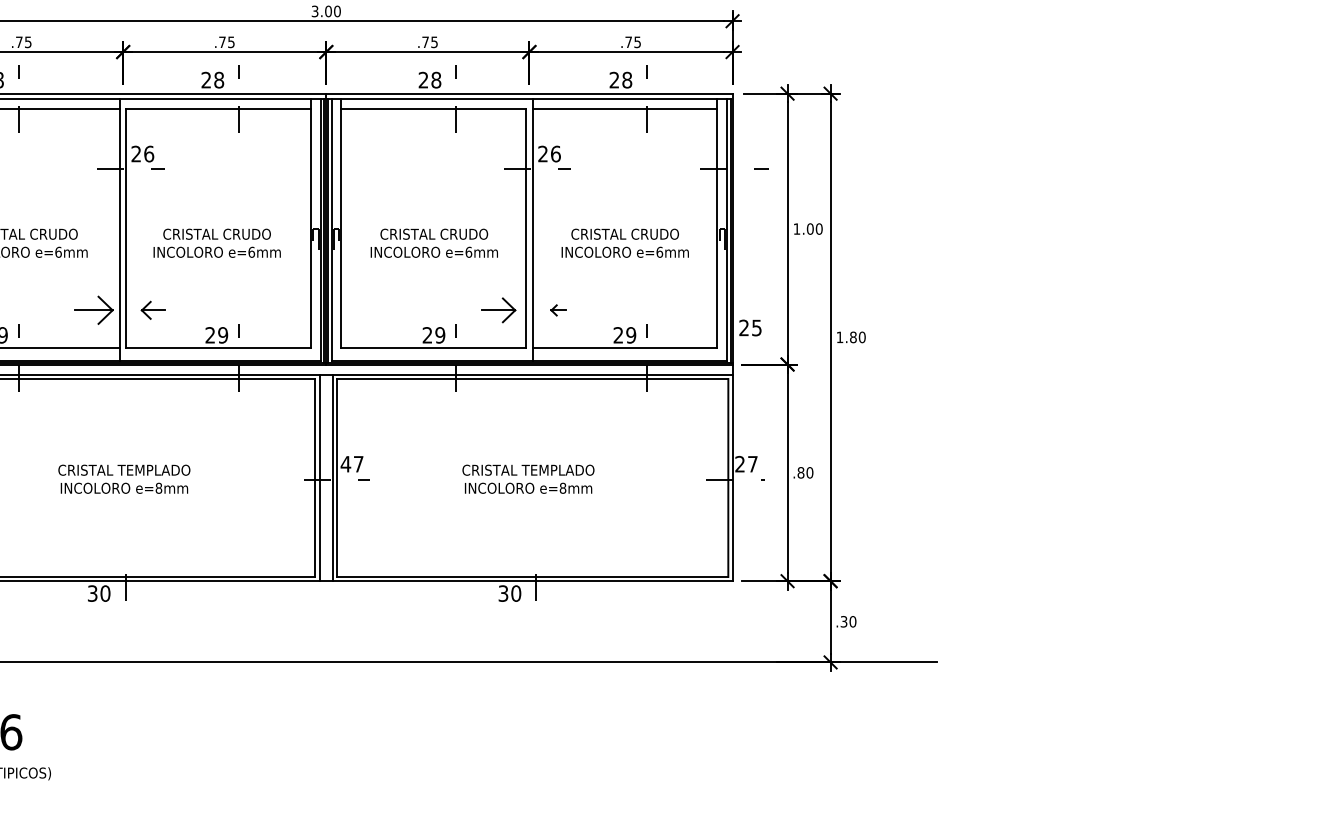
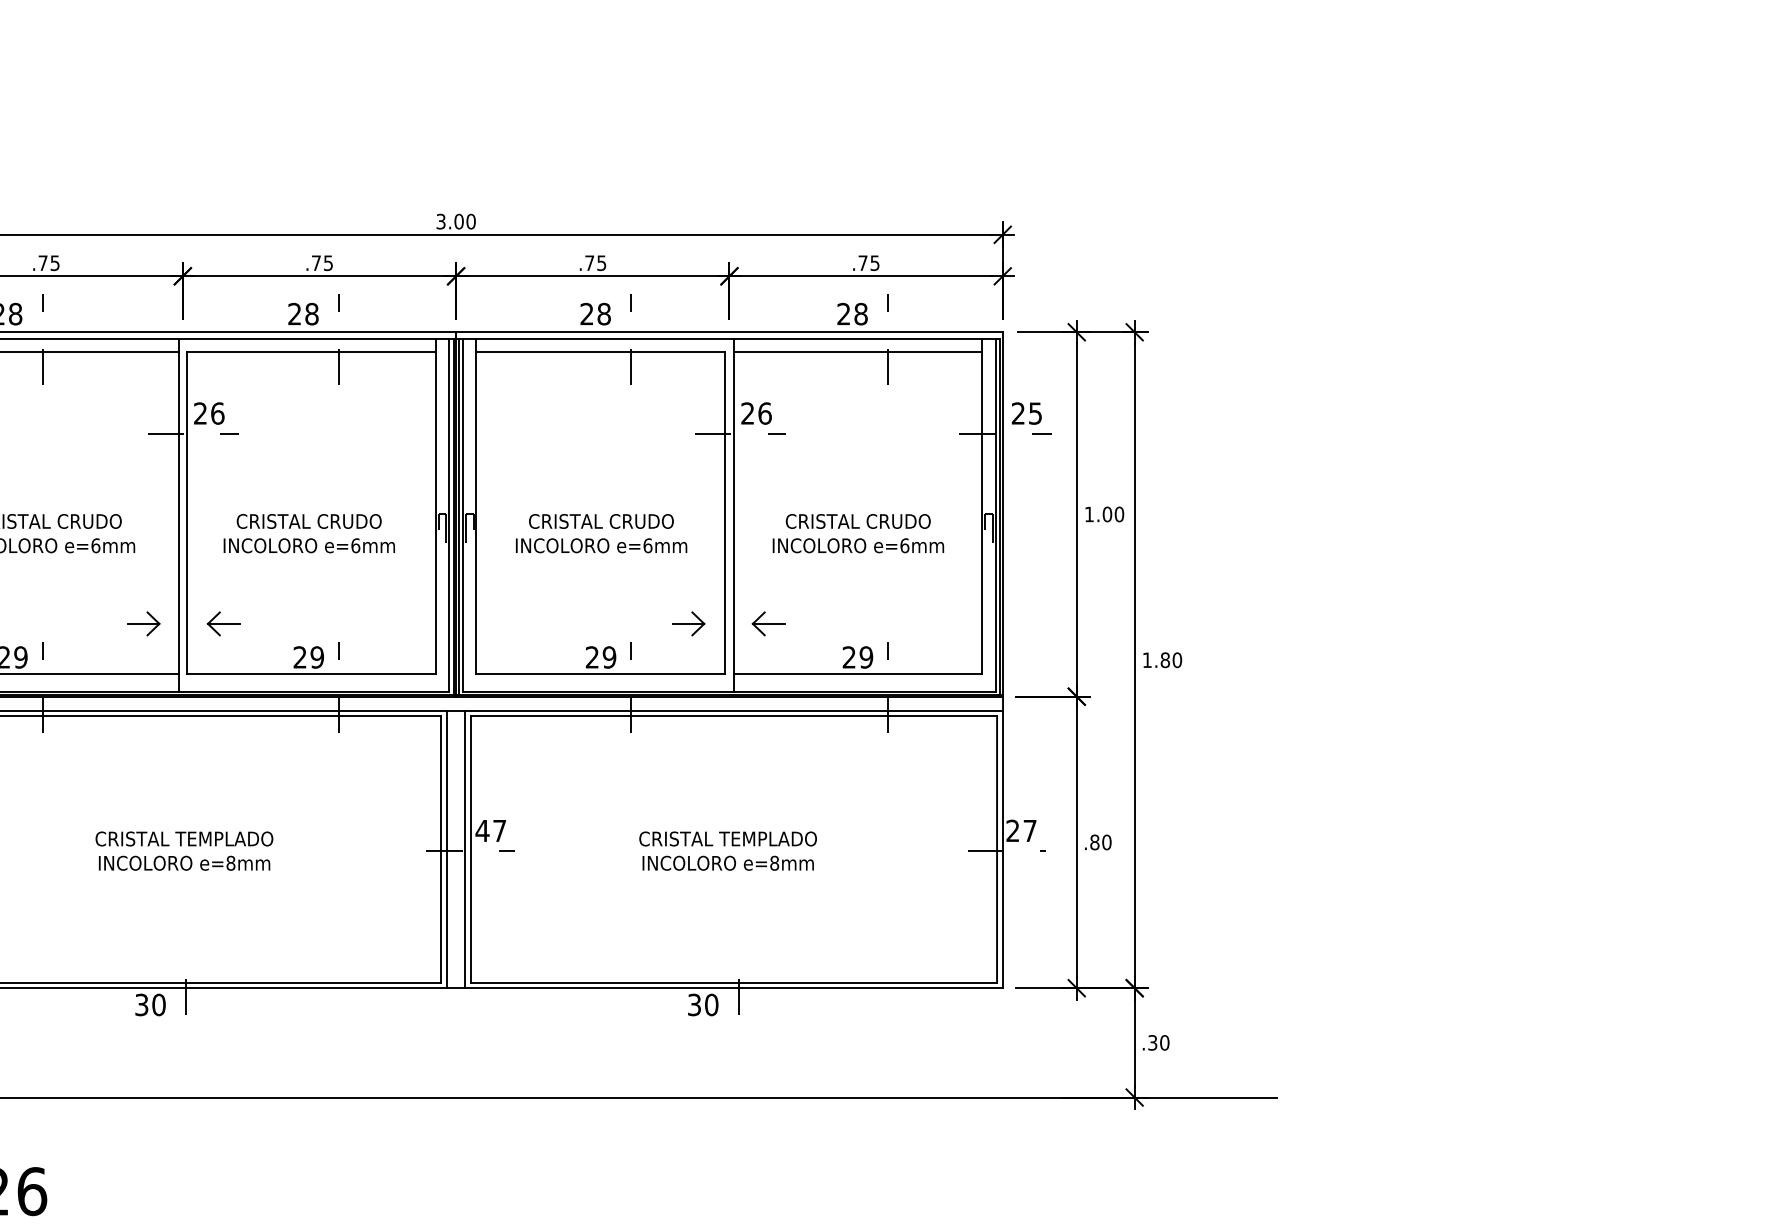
part: (93, 310) -> (143, 623), size x0.62
part: (498, 310) -> (688, 623), size x0.71
part: (558, 310) -> (768, 623), size x1.67
text: (750, 327) -> (1026, 413), moved

